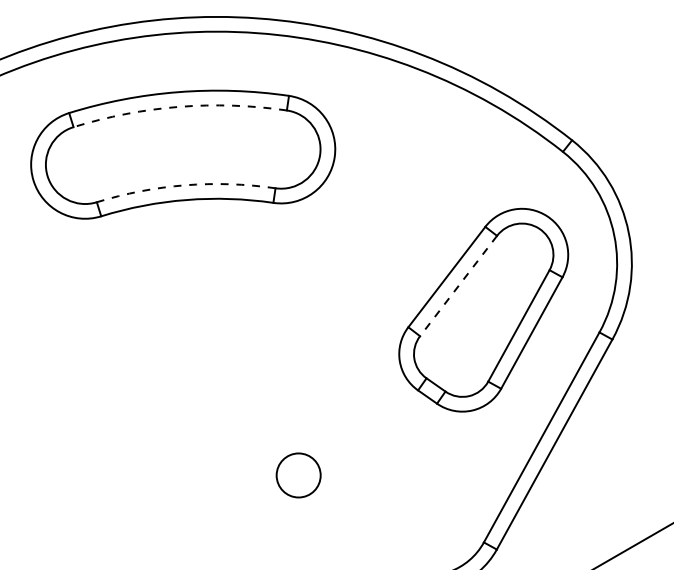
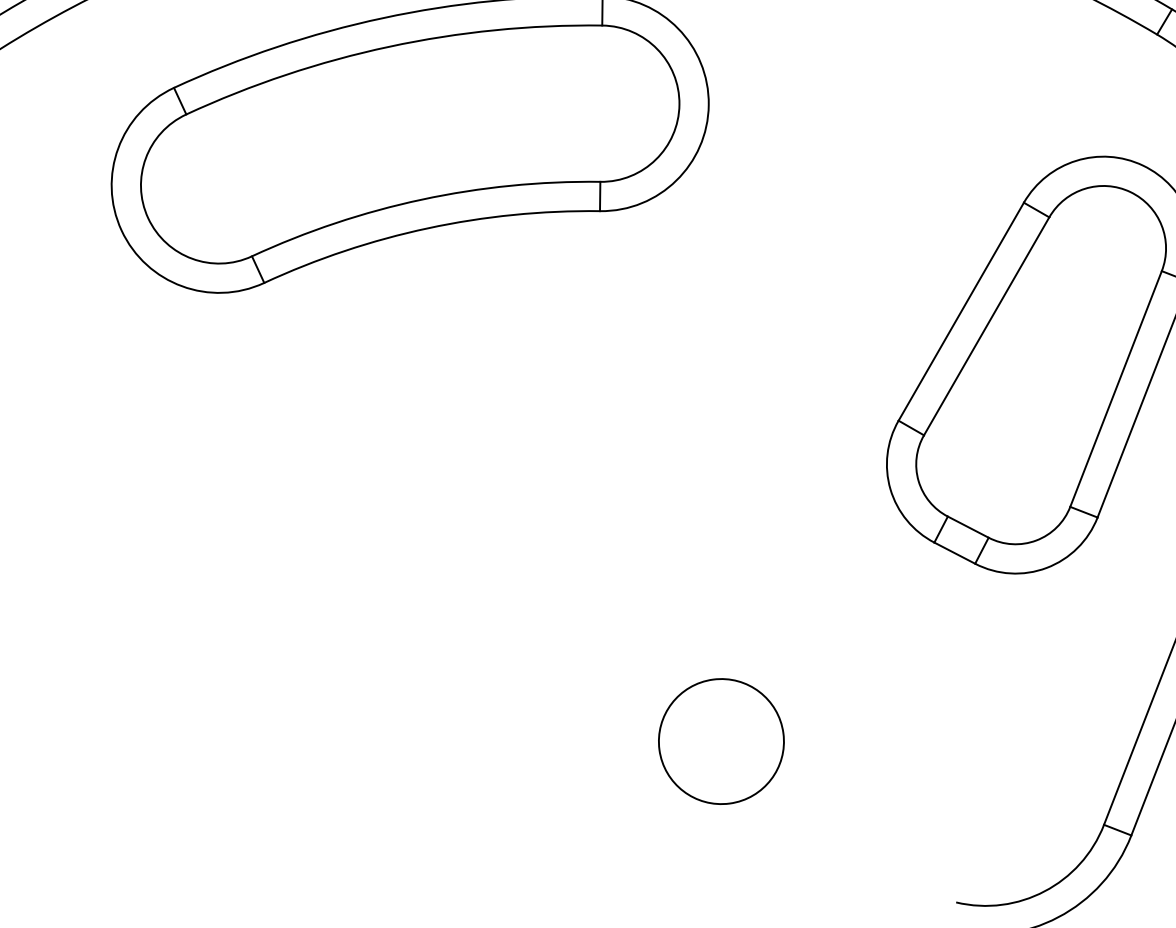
arc: (179, 106) -> (389, 45), dashed -> solid
arc: (185, 185) -> (422, 200), dashed -> solid
line: (458, 286) -> (986, 327), dashed -> solid
circle: (298, 475) -> (721, 741), size x1.43

